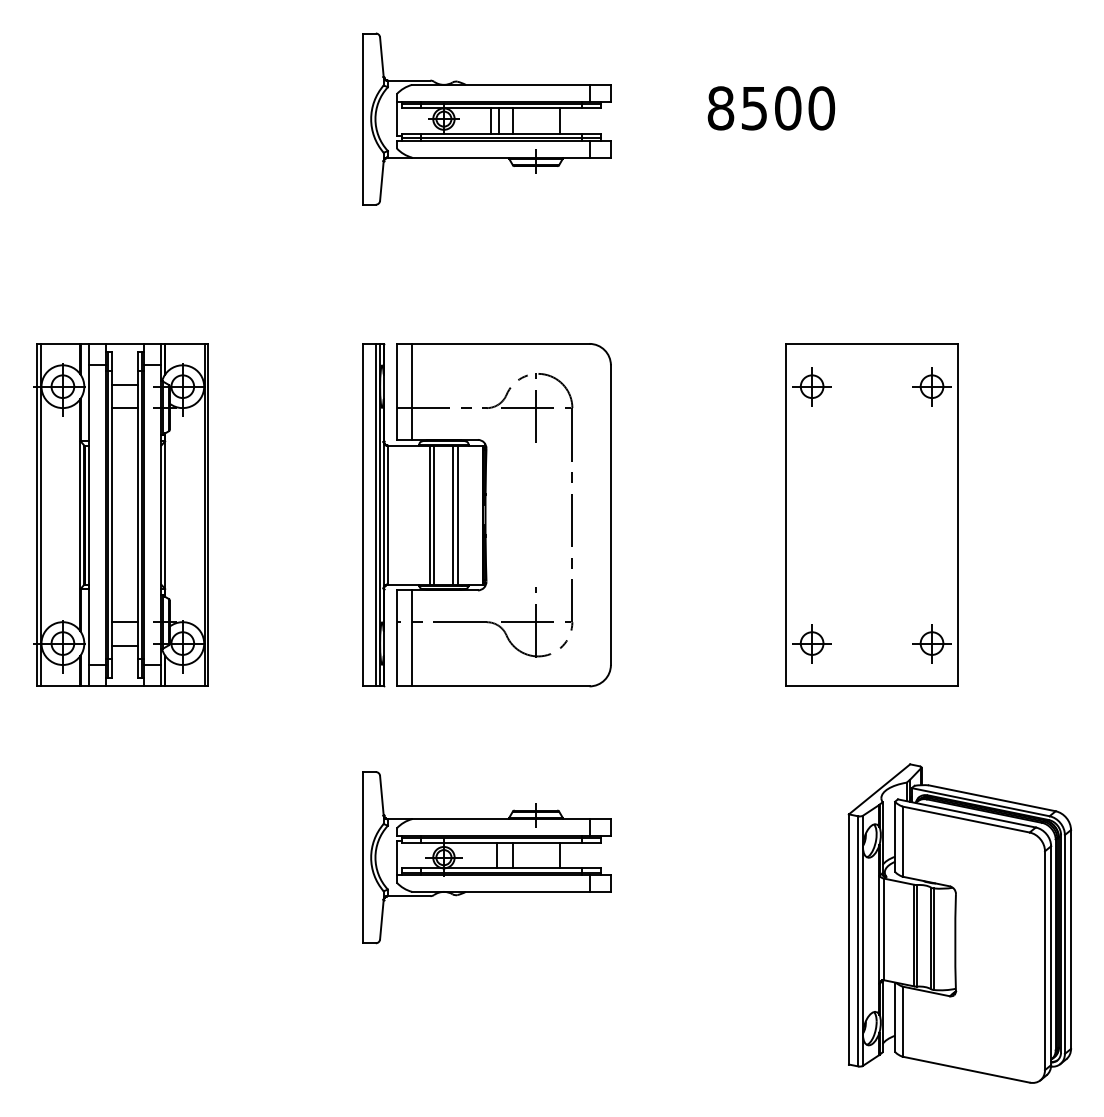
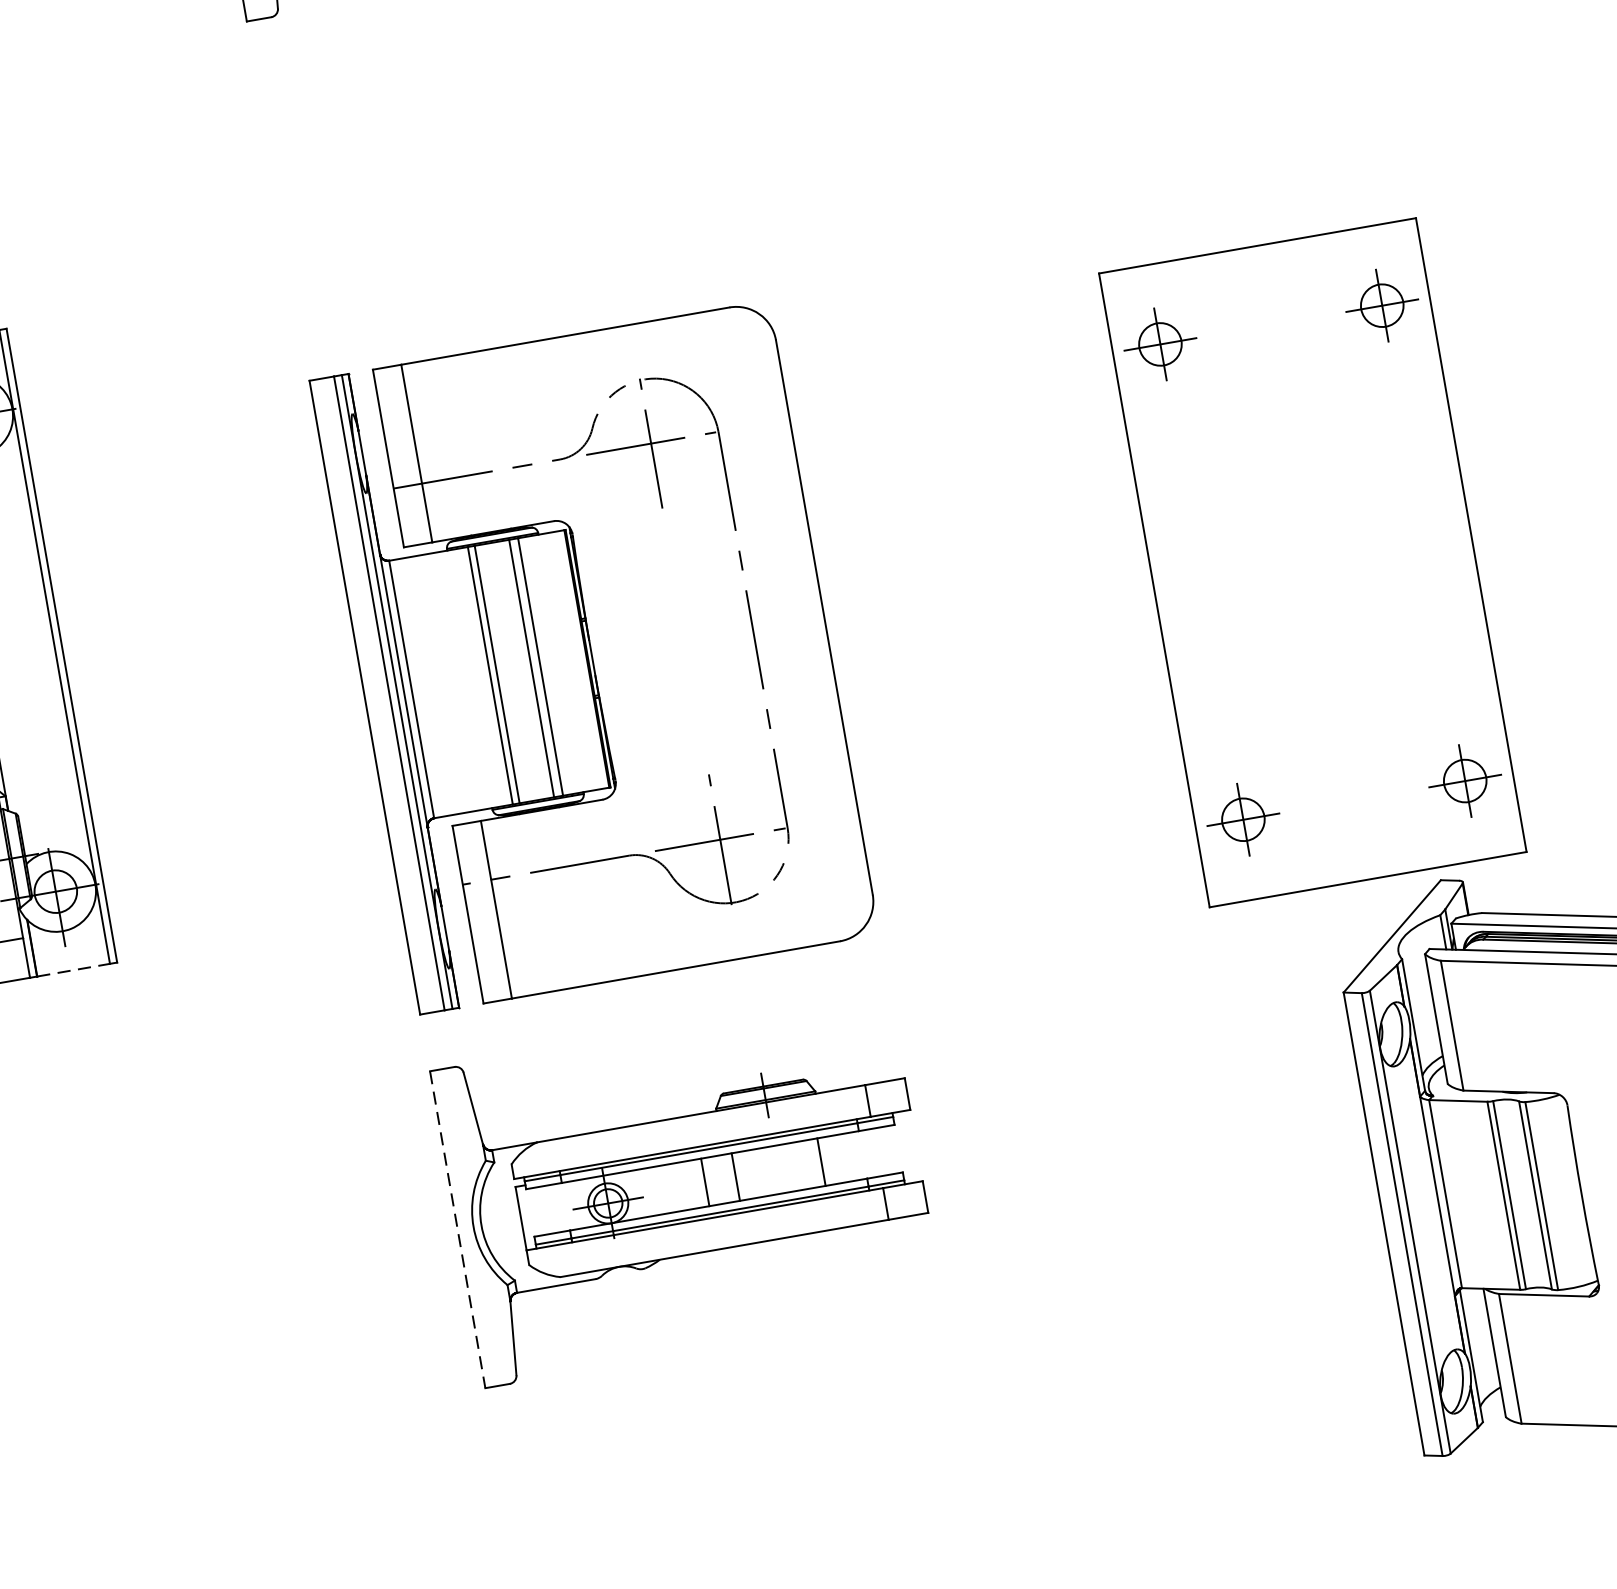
part: (871, 514) -> (1311, 561), moved
part: (486, 515) -> (594, 658), moved
line: (184, 686) -> (72, 970), solid -> dashed
line: (362, 857) -> (457, 1229), solid -> dashed

